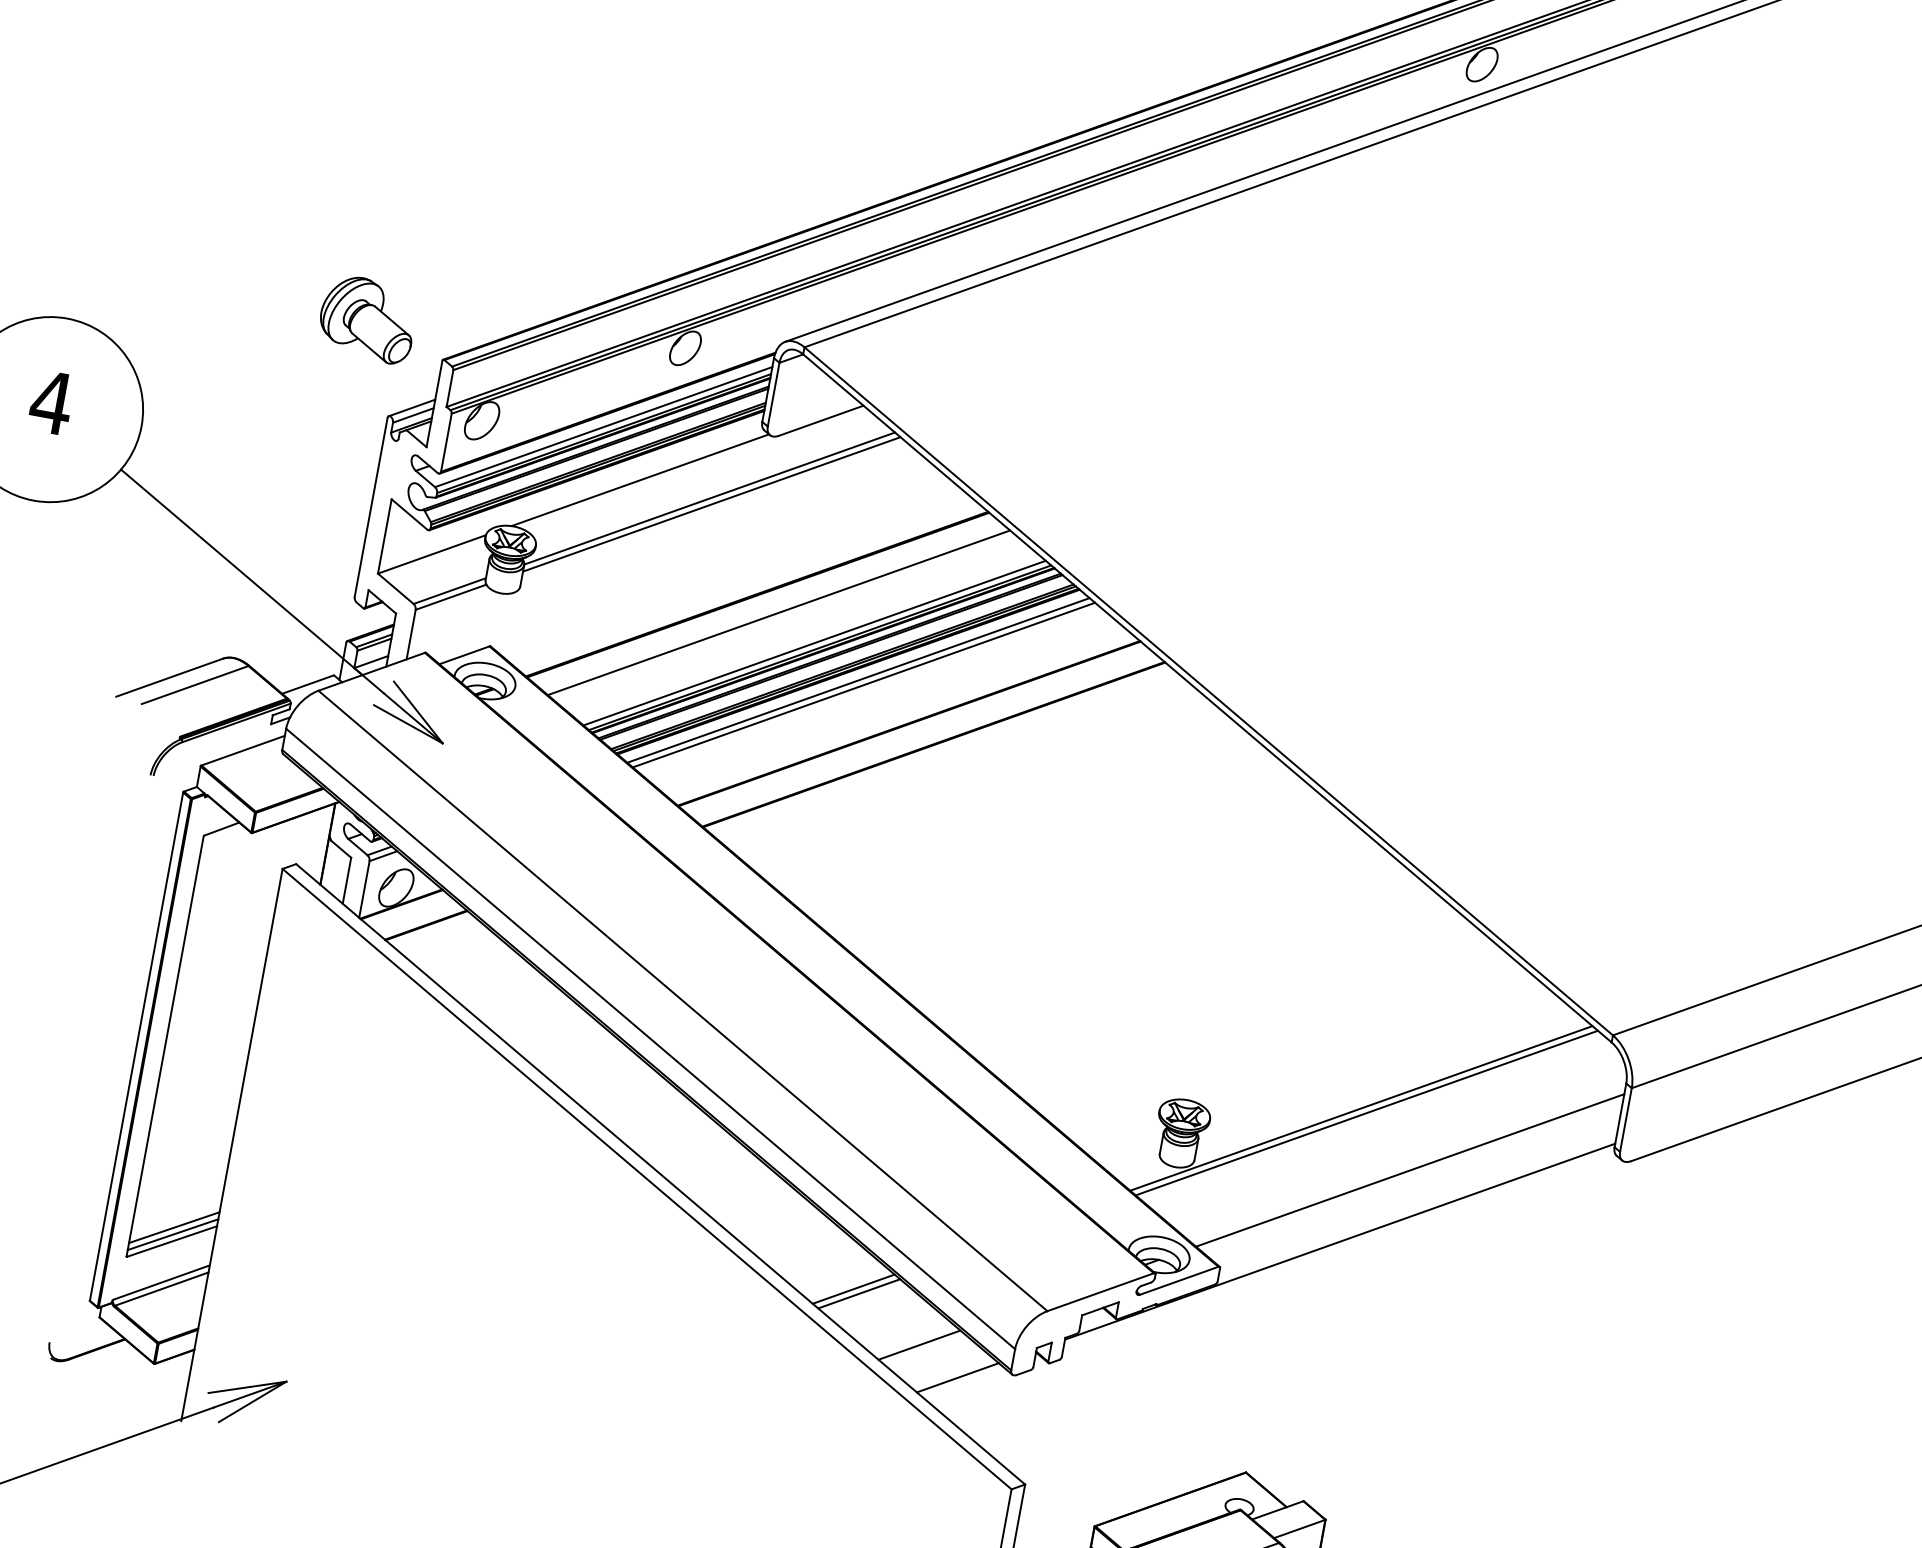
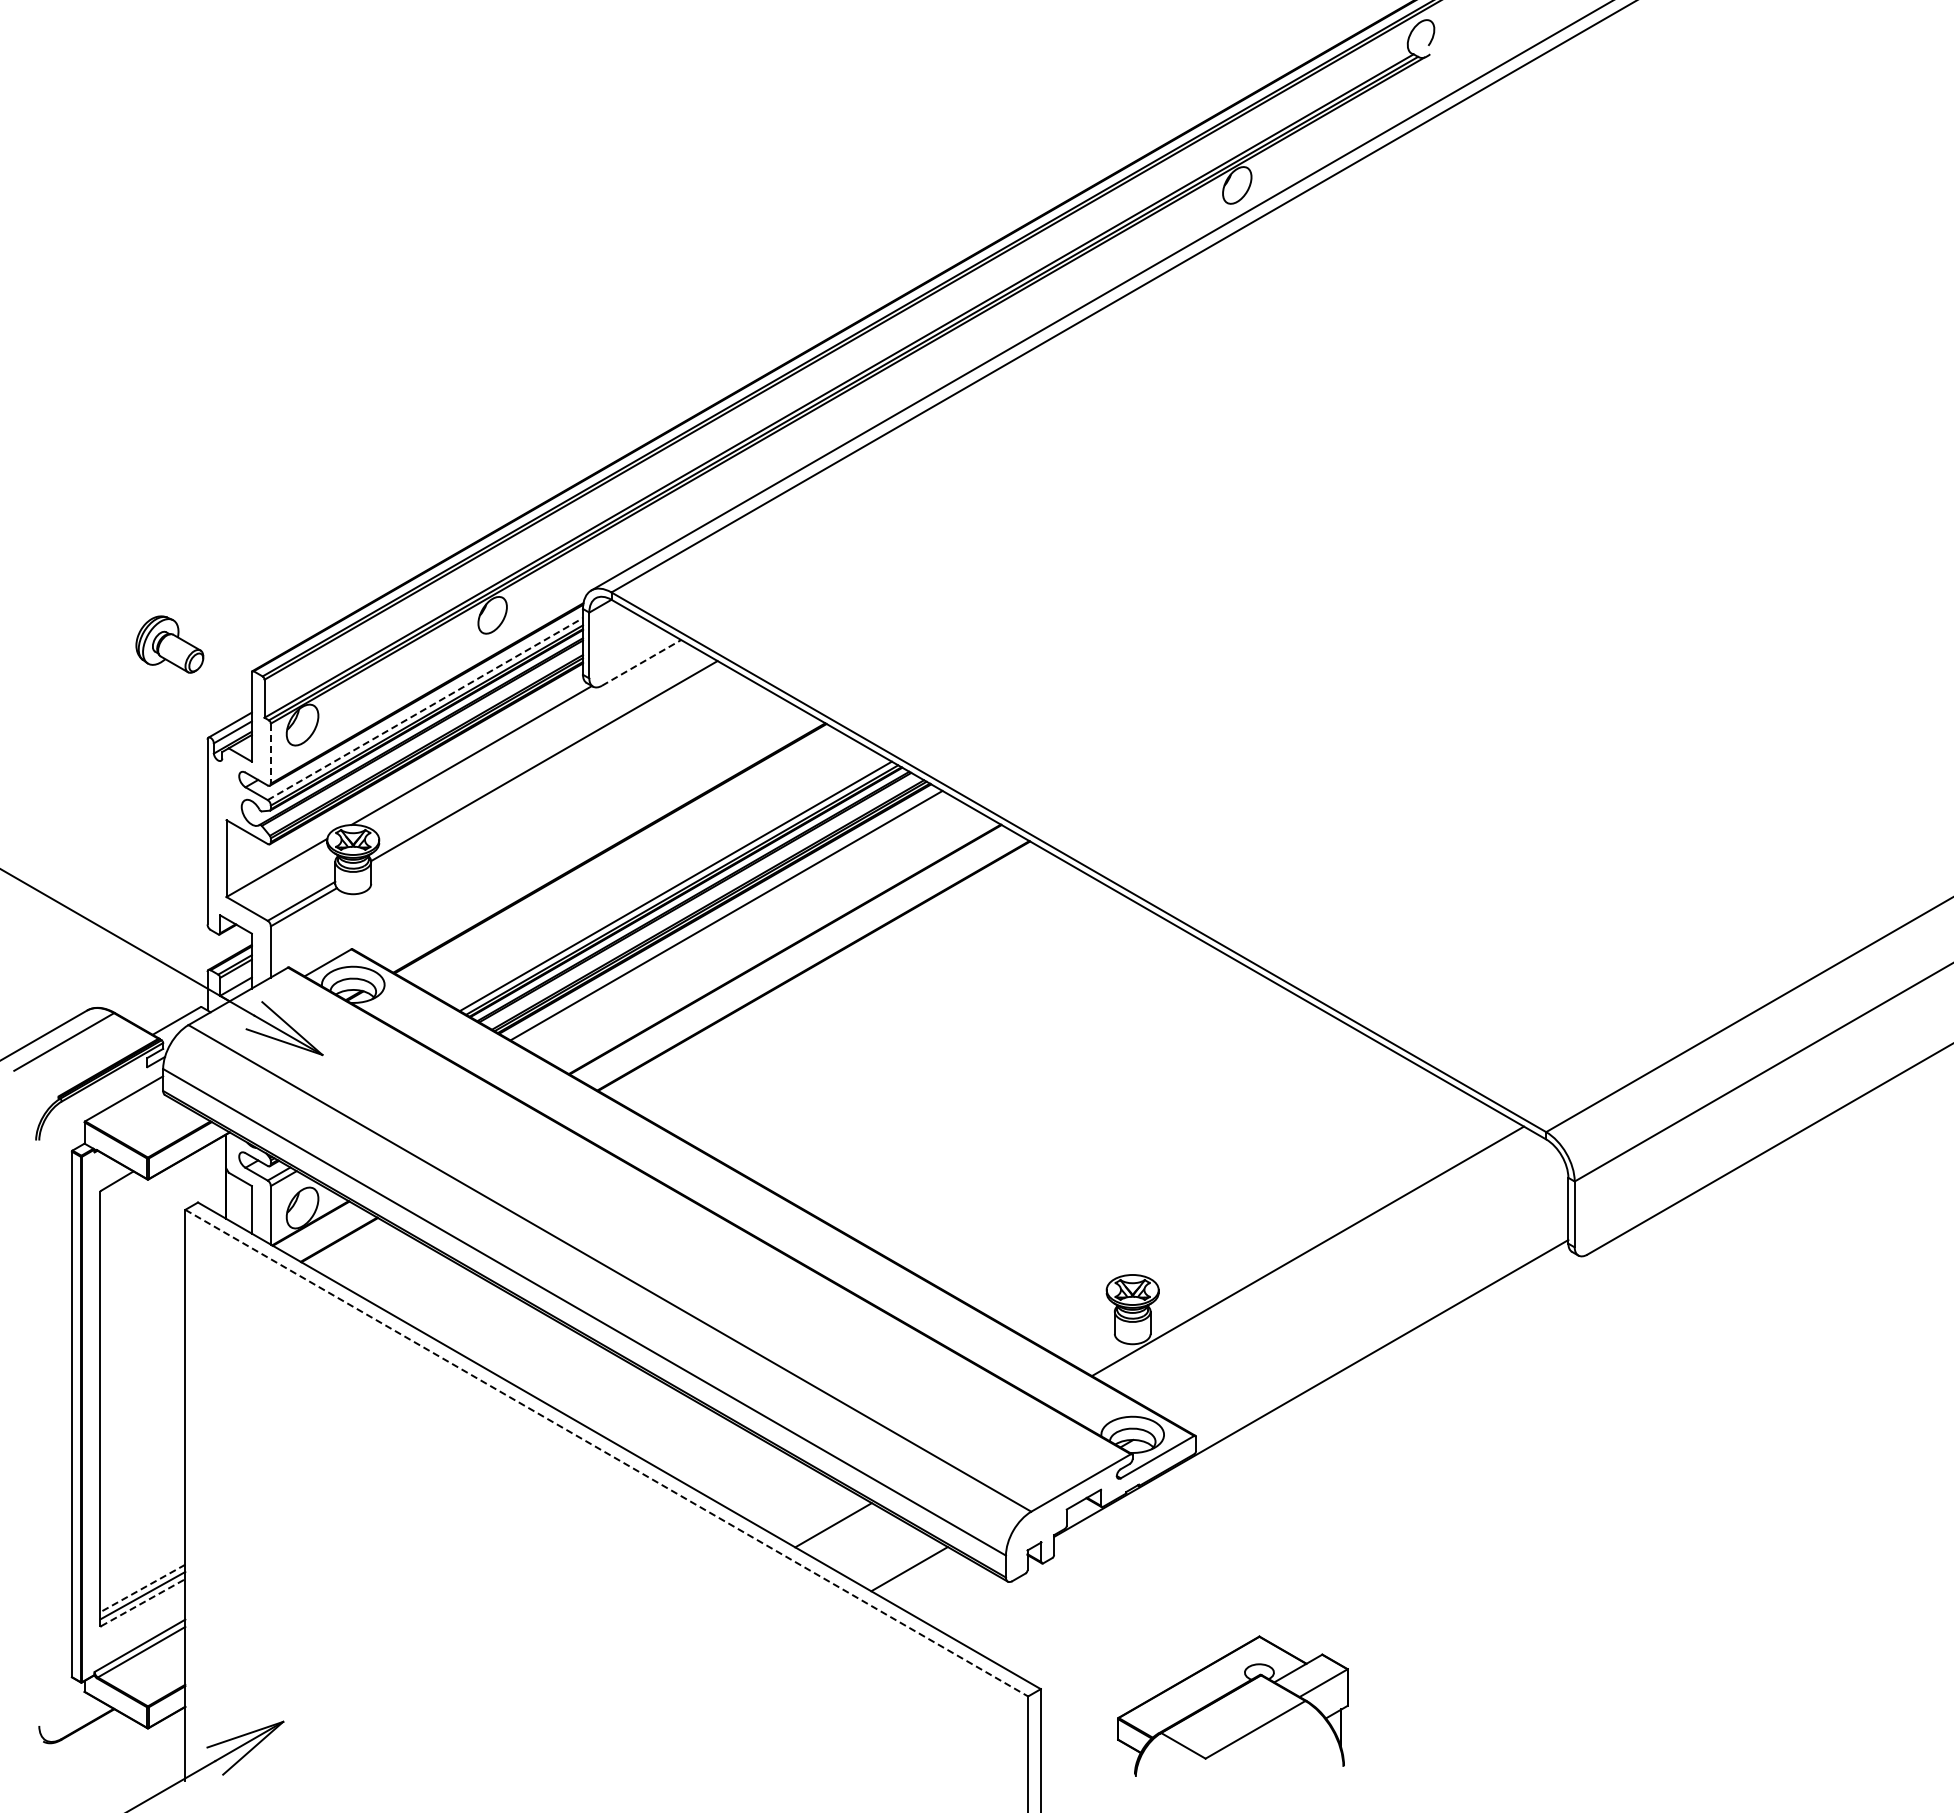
part: (367, 319) -> (169, 644), size x0.7
line: (821, 420) -> (641, 662), solid -> dashed
line: (603, 426) -> (425, 708), solid -> dashed
line: (445, 443) -> (270, 754), solid -> dashed
line: (711, 504) -> (547, 766), removed
line: (778, 612) -> (634, 862), removed
line: (863, 685) -> (732, 919), removed
line: (1367, 1112) -> (1314, 1254), removed
line: (1410, 1169) -> (1368, 1303), removed
line: (646, 1179) -> (606, 1453), solid -> dashed
line: (173, 1227) -> (142, 1588), solid -> dashed
line: (172, 1241) -> (143, 1602), solid -> dashed
line: (858, 1293) -> (839, 1528), removed
line: (957, 1377) -> (953, 1594), removed

